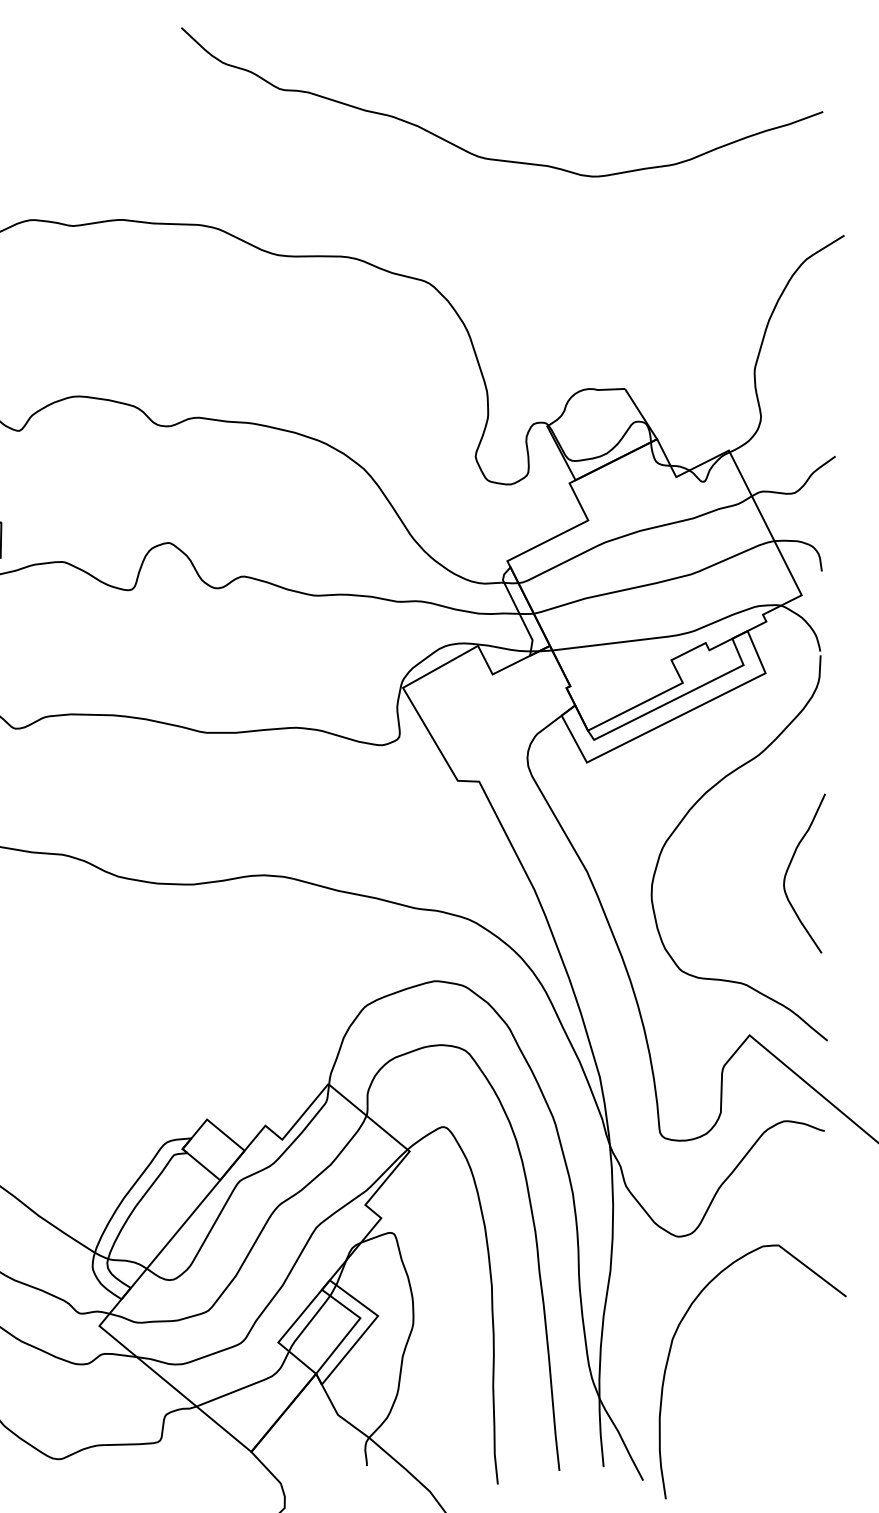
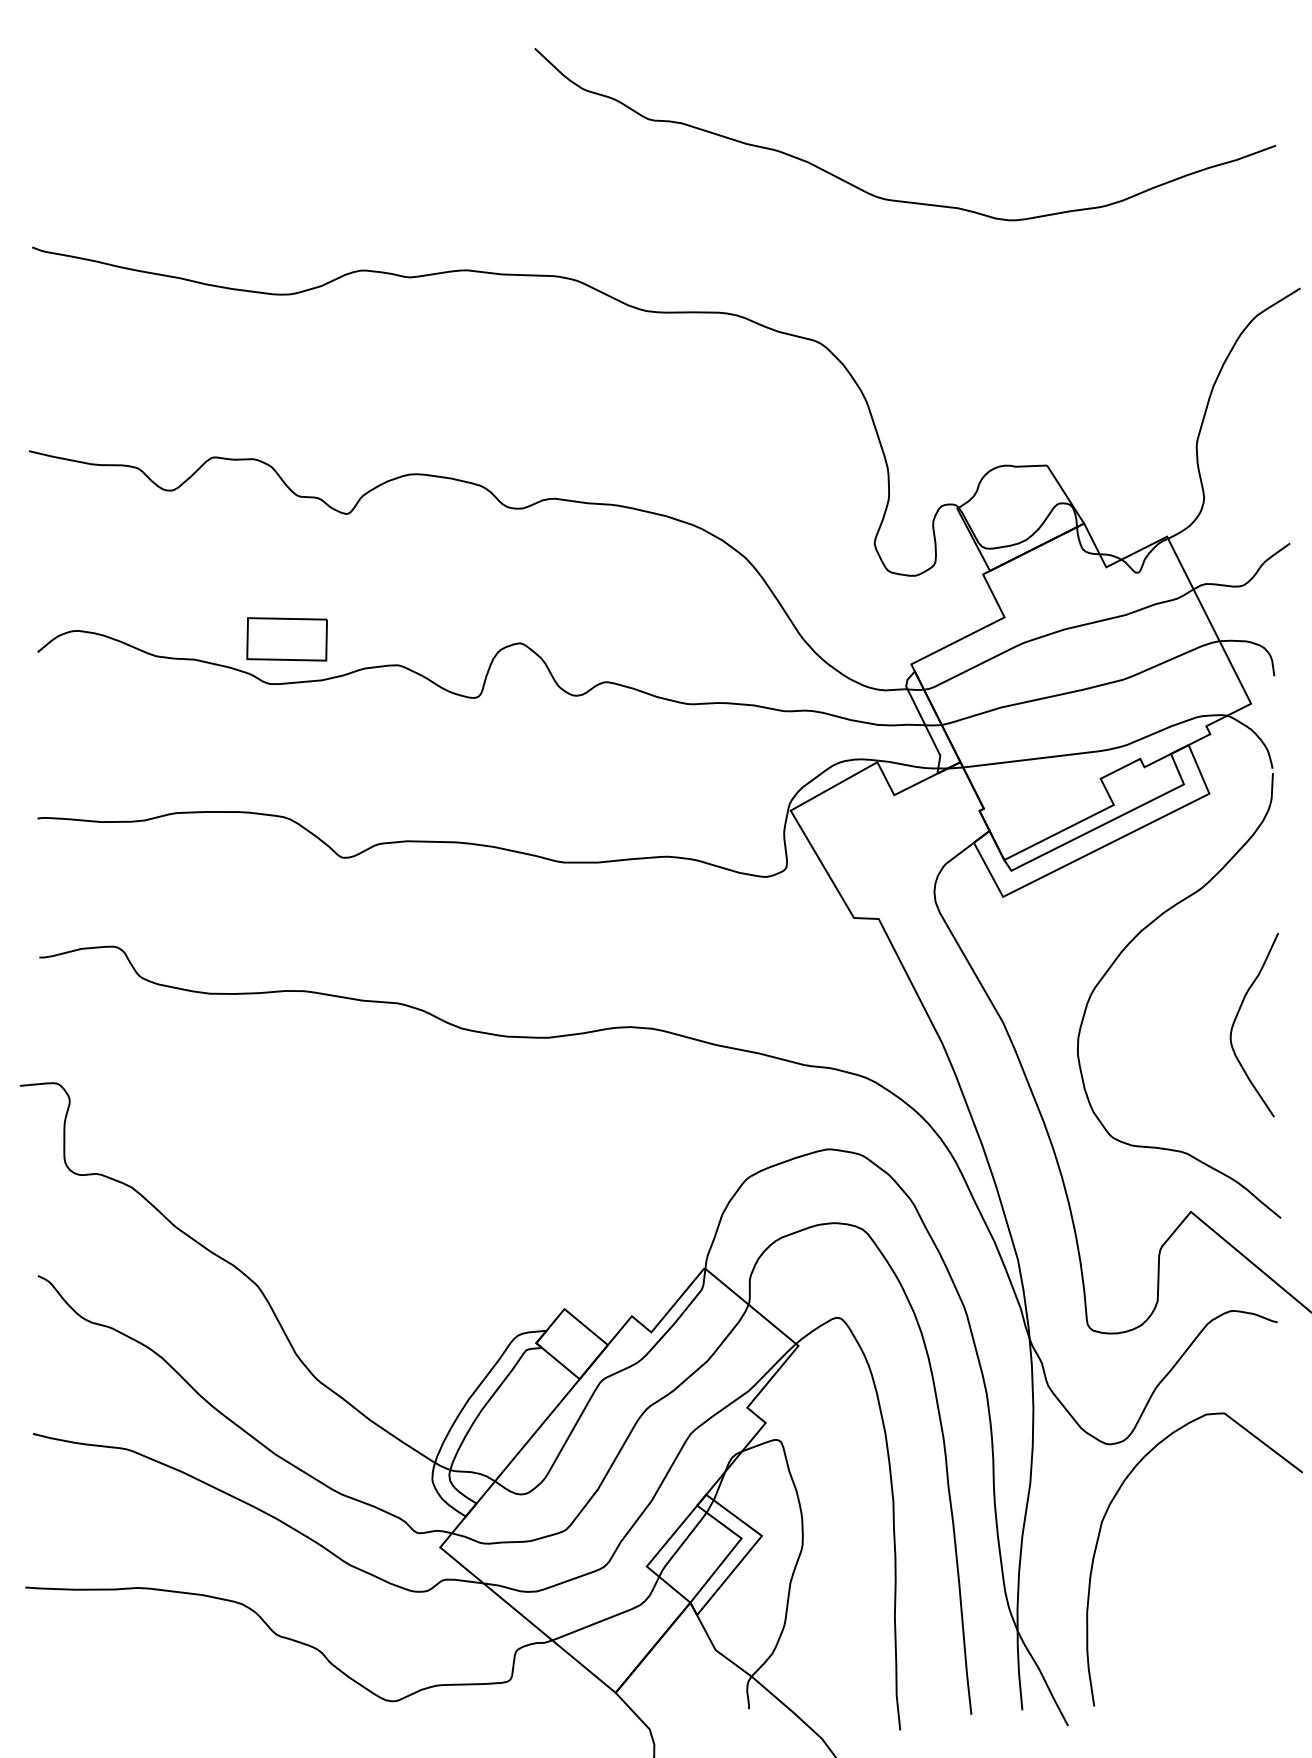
curve: (669, 1357) -> (1098, 1542), moved

